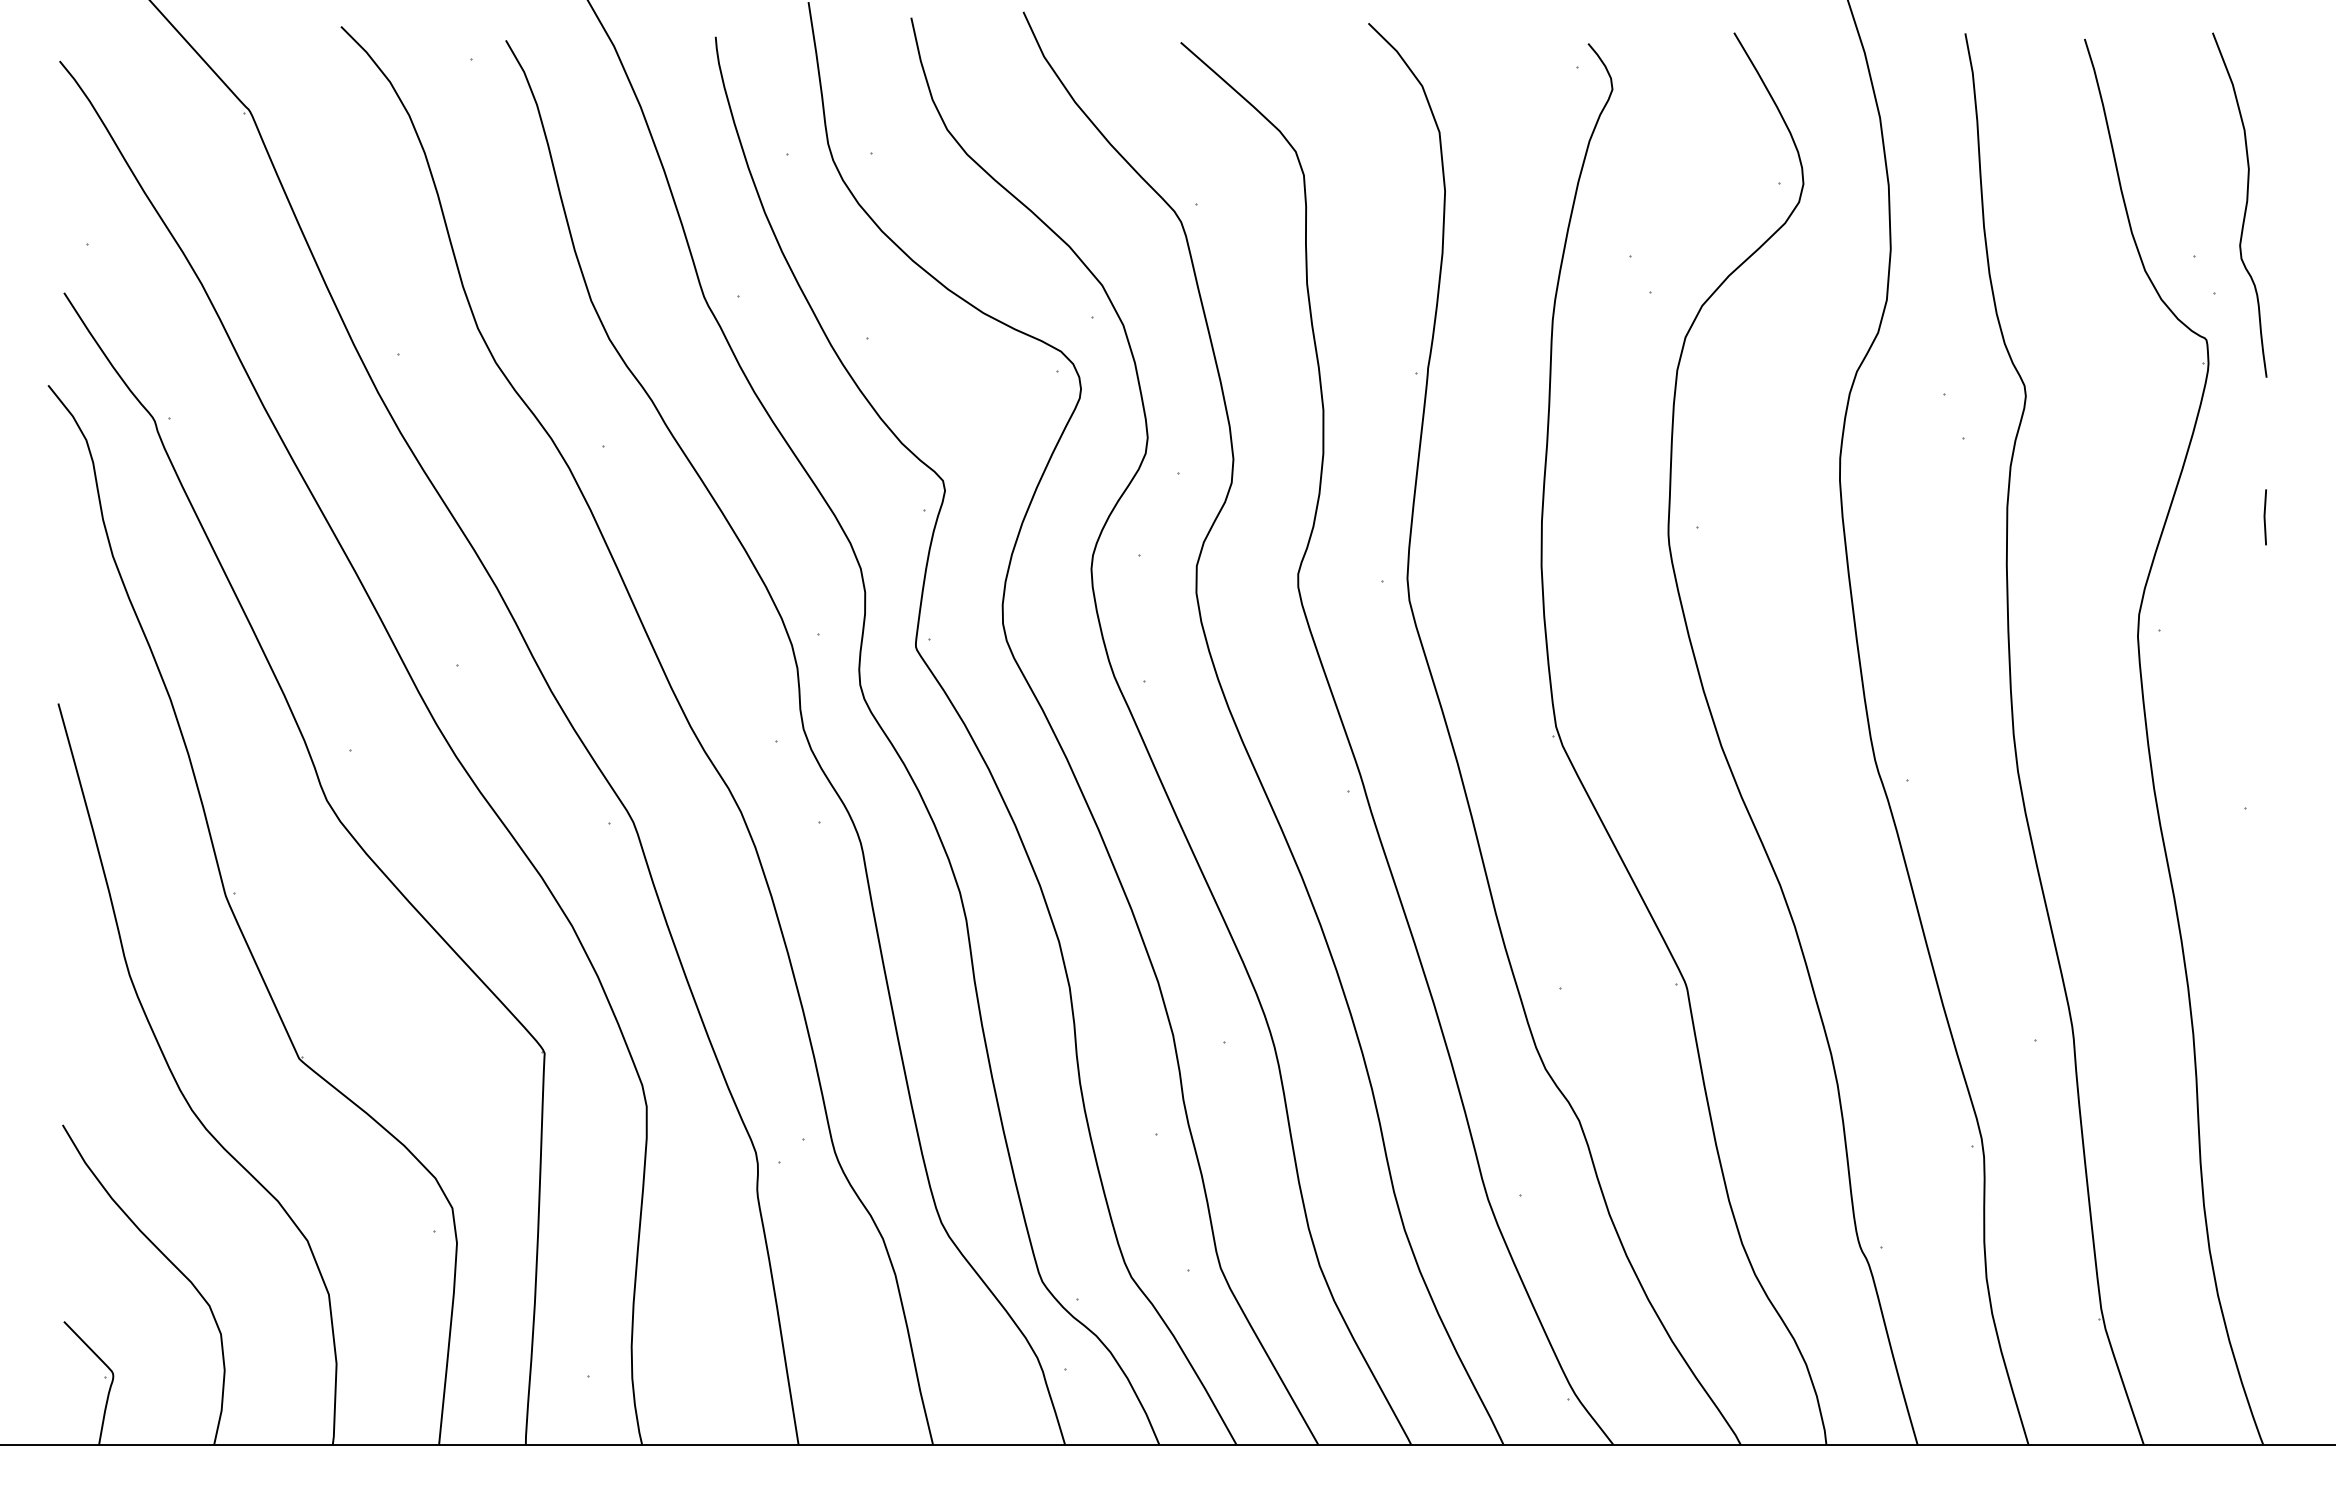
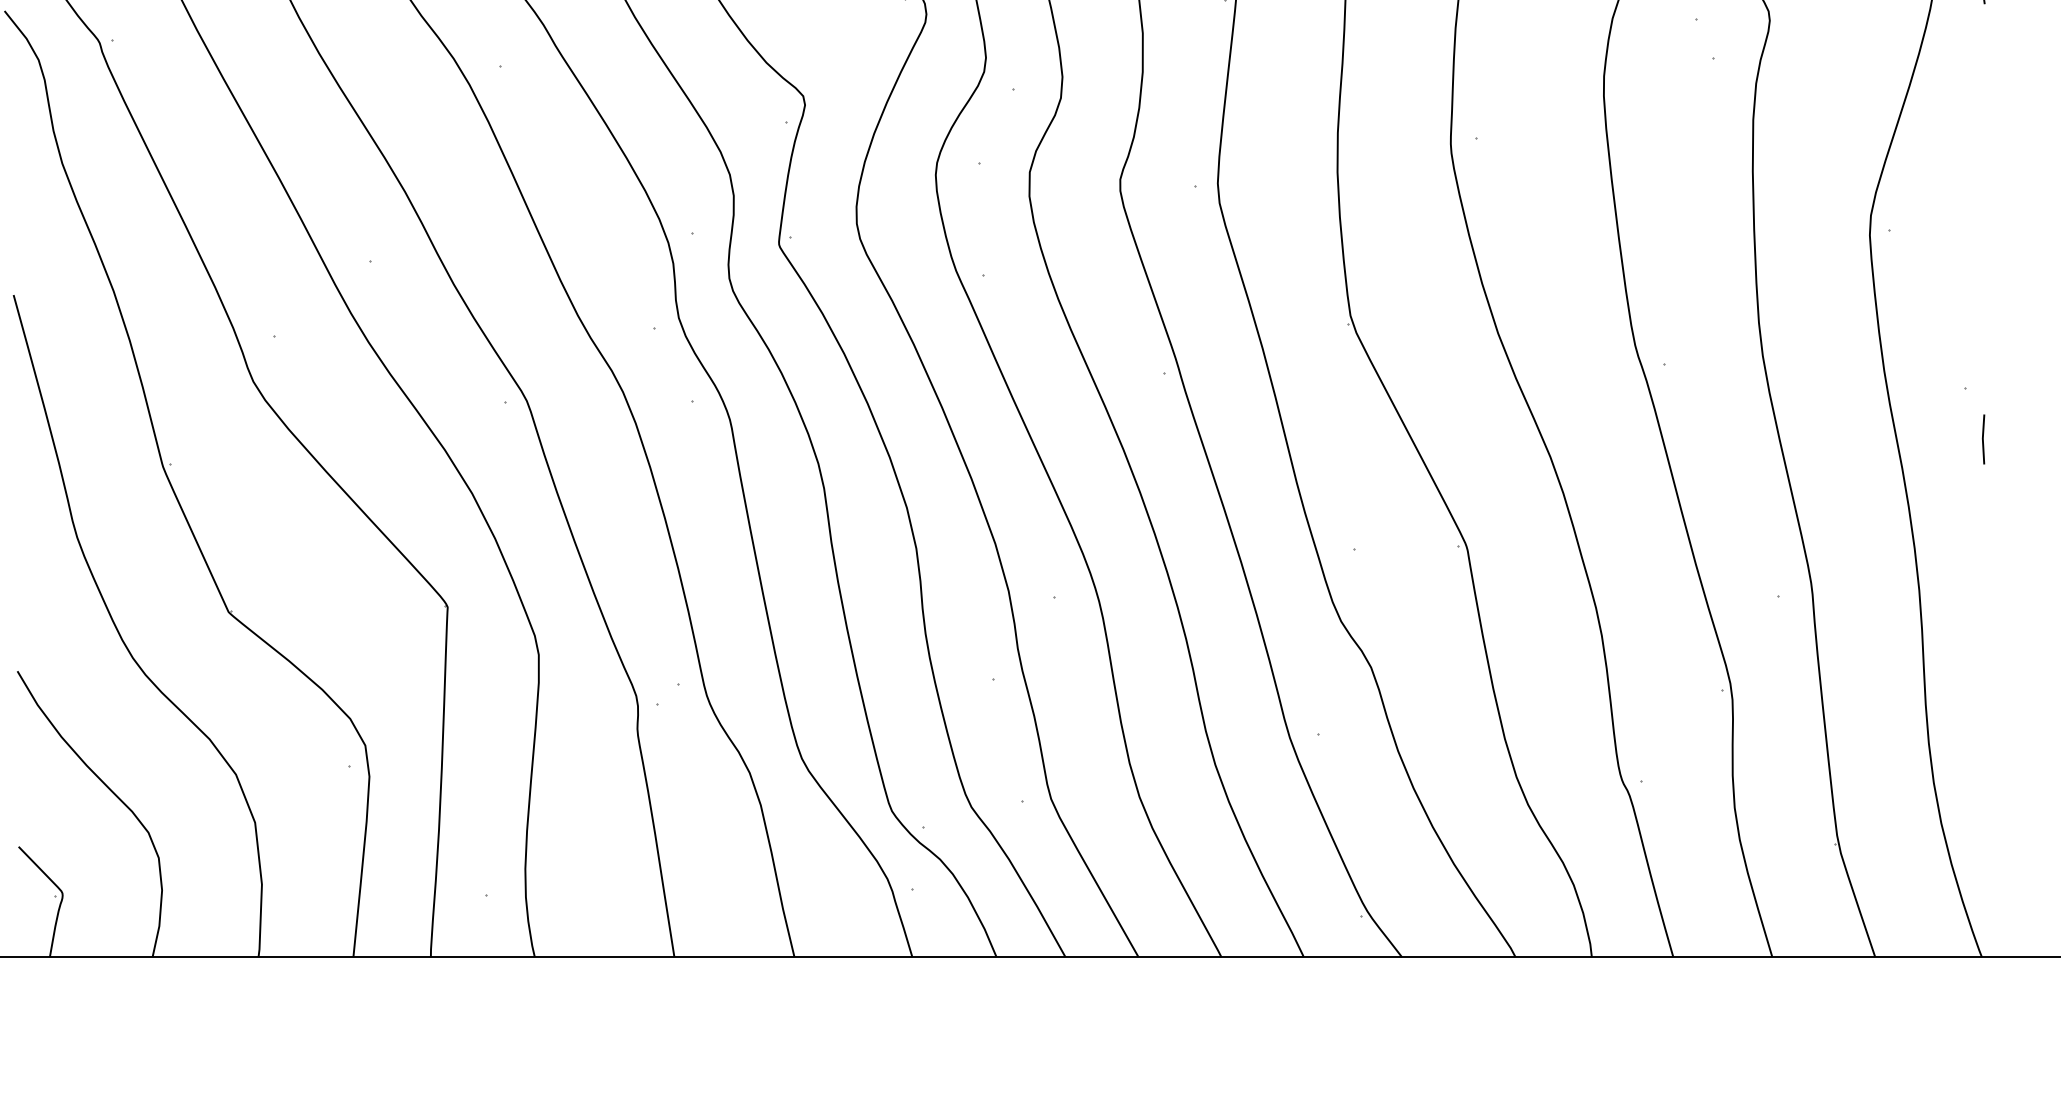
line: (2264, 517) -> (1982, 439), moved

